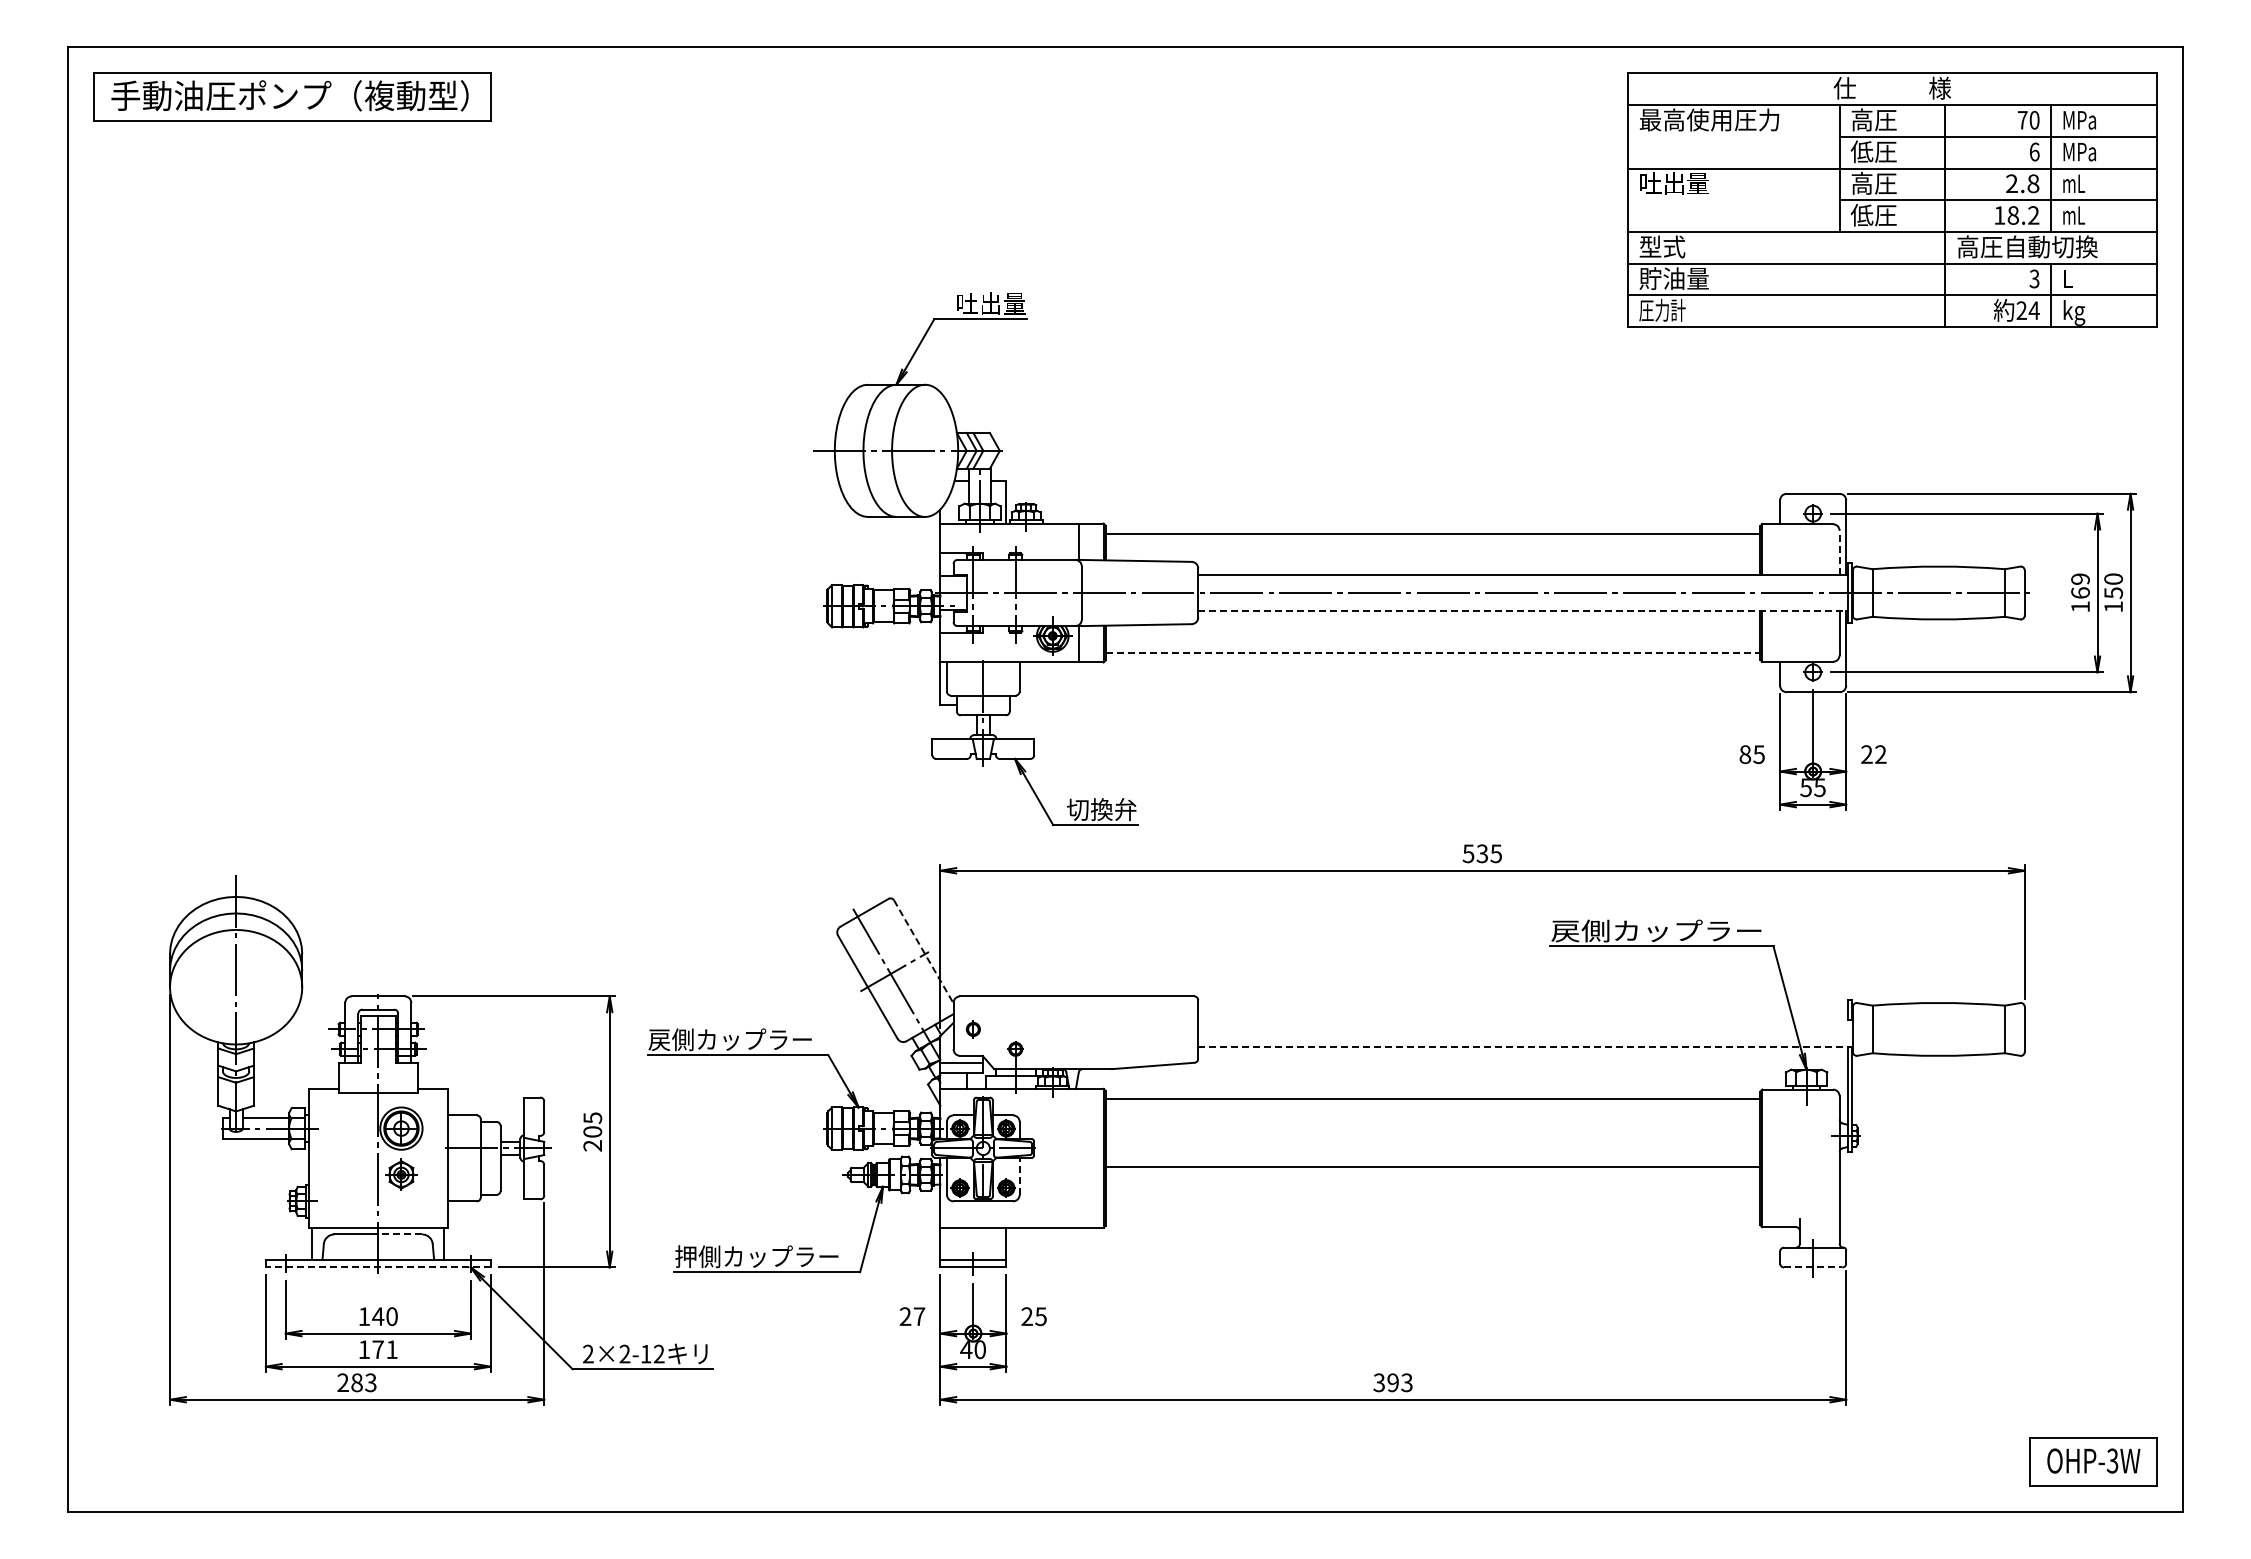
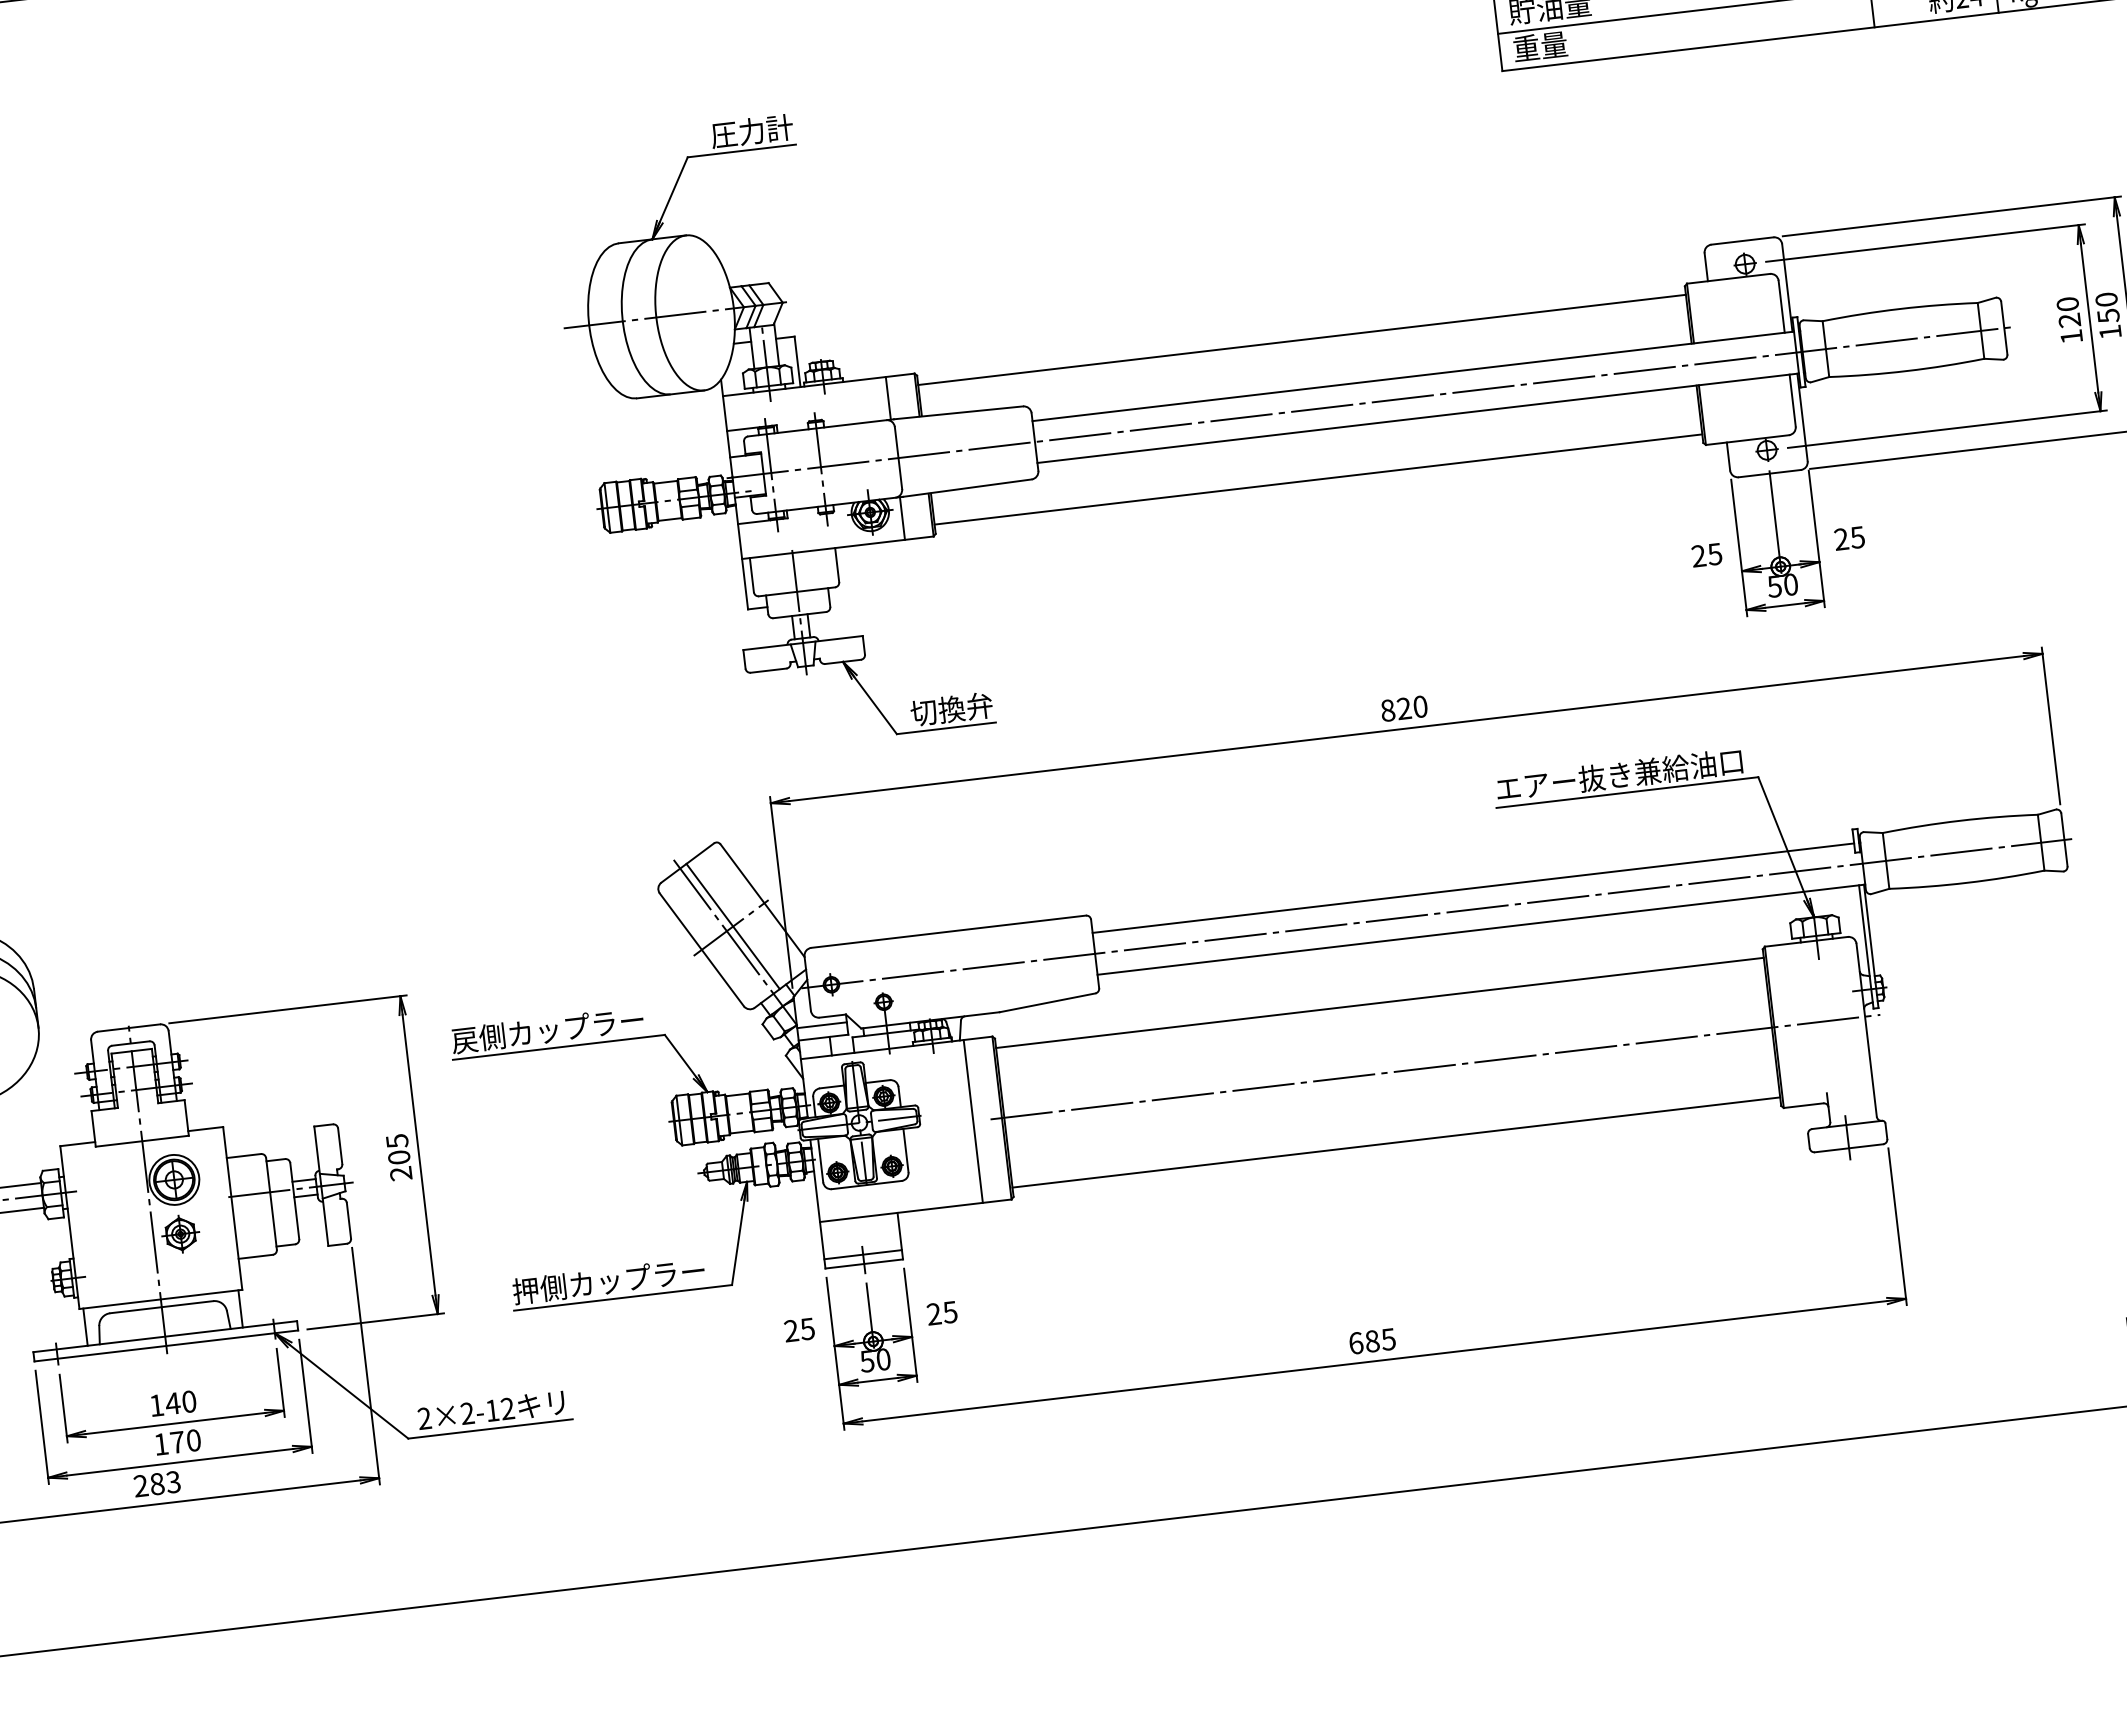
text: (990, 303) -> (751, 131), 吐出量 -> 圧力計
text: (1662, 310) -> (1540, 46), 圧力計 -> 重量
line: (1839, 552) -> (1781, 306), dashed -> solid
text: (2080, 585) -> (2068, 311), 169 -> 120
line: (1522, 610) -> (1417, 417), dashed -> solid
line: (1433, 652) -> (1319, 479), dashed -> solid
text: (1745, 754) -> (1699, 556), 85 -> 25
text: (1880, 754) -> (1857, 537), 22 -> 25
text: (1819, 787) -> (1790, 584), 55 -> 50
text: (1482, 853) -> (1404, 708), 535 -> 820
text: (1656, 930) -> (1618, 774), 戻側カップラー -> エアー抜き兼給油口
line: (923, 951) -> (762, 900), dashed -> solid
line: (896, 970) -> (733, 926), added
line: (1522, 1011) -> (1472, 888), added
line: (1489, 1029) -> (1436, 913), added
line: (1526, 1047) -> (1482, 929), dashed -> solid
line: (1079, 1157) -> (973, 1120), added
line: (1472, 1158) -> (1434, 1067), added
line: (1432, 1166) -> (1395, 1142), moved
line: (1019, 1176) -> (905, 1150), dashed -> solid
line: (400, 1234) -> (187, 1304), dashed -> solid
line: (377, 1267) -> (165, 1346), dashed -> solid
line: (1813, 1267) -> (1849, 1148), dashed -> solid
text: (919, 1316) -> (807, 1328), 27 -> 25
text: (391, 1349) -> (193, 1440), 171 -> 170
text: (966, 1349) -> (867, 1361), 40 -> 50
text: (1392, 1382) -> (1371, 1341), 393 -> 685

